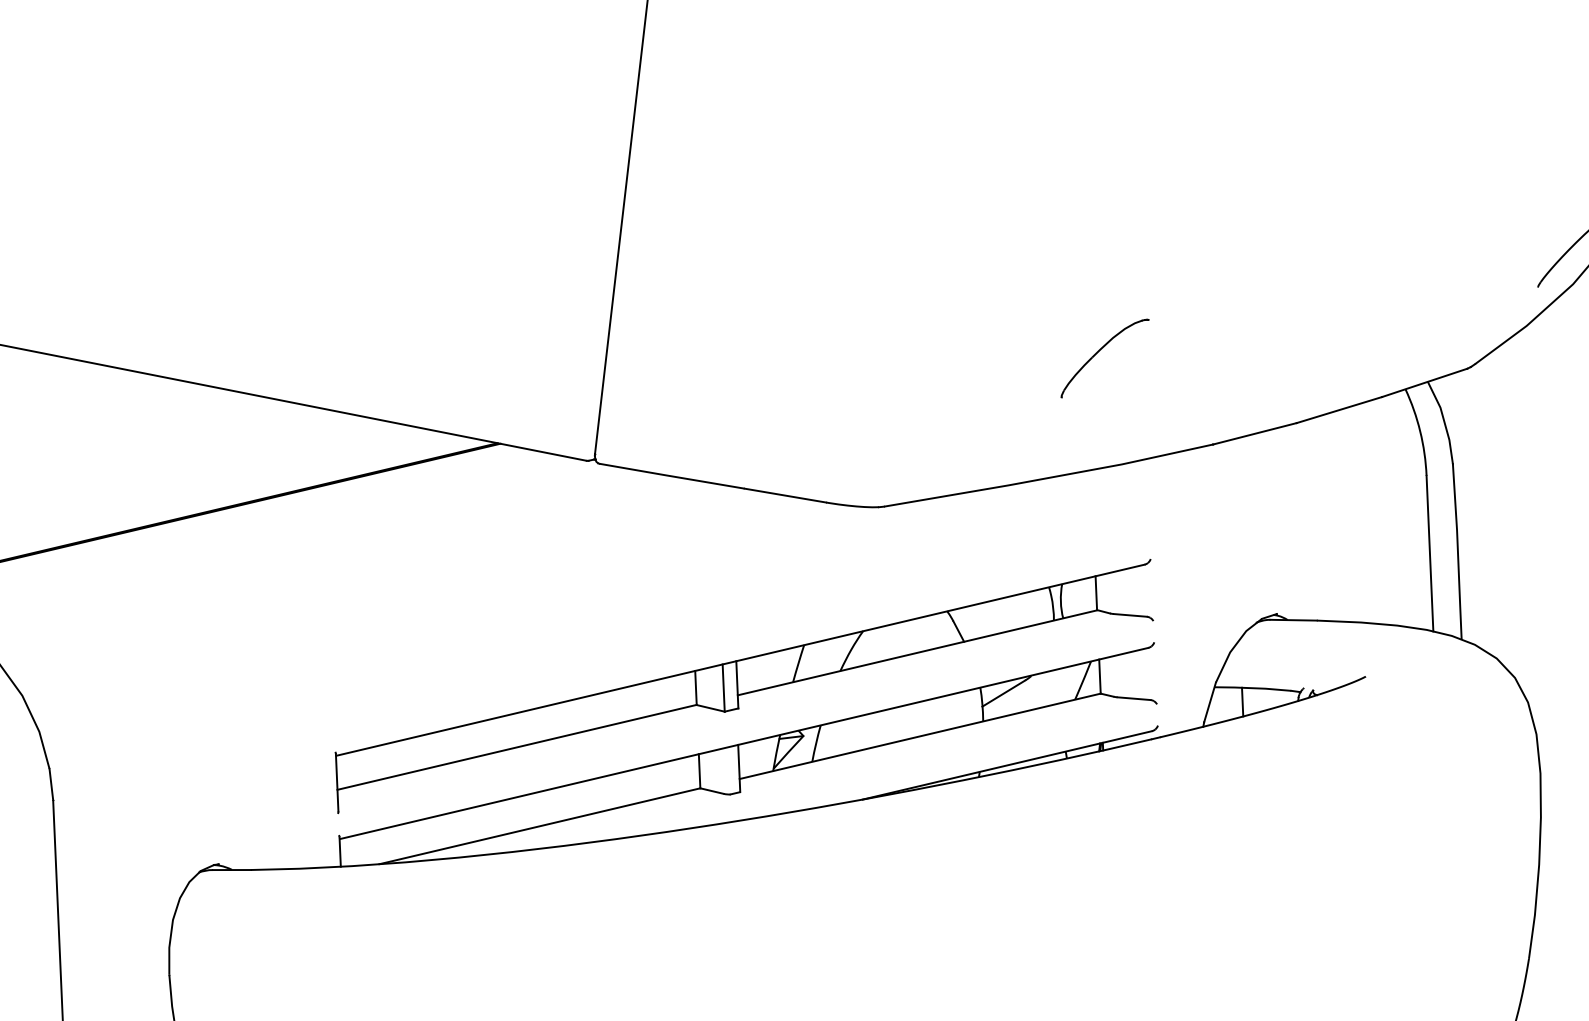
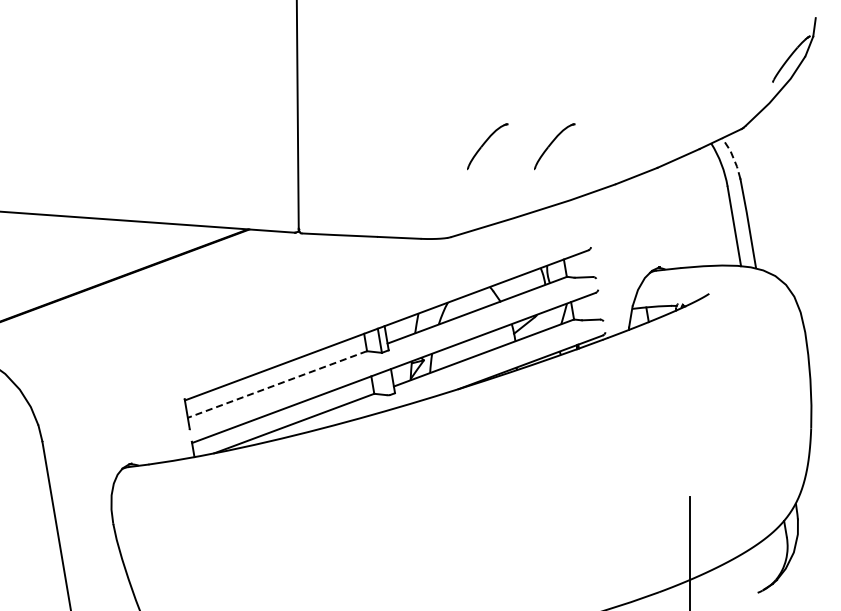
part: (976, 341) -> (487, 146), added
line: (1444, 421) -> (733, 157), solid -> dashed
line: (517, 747) -> (277, 384), solid -> dashed

